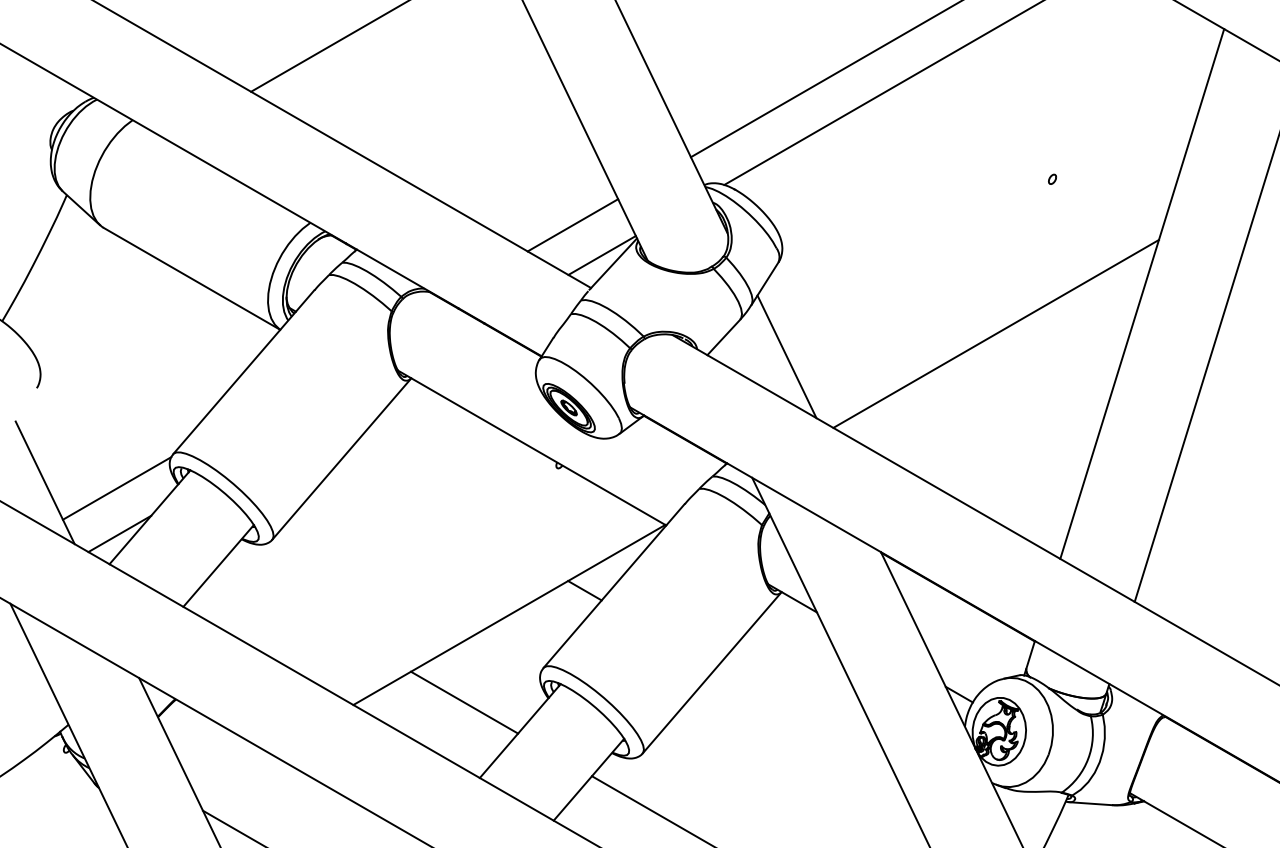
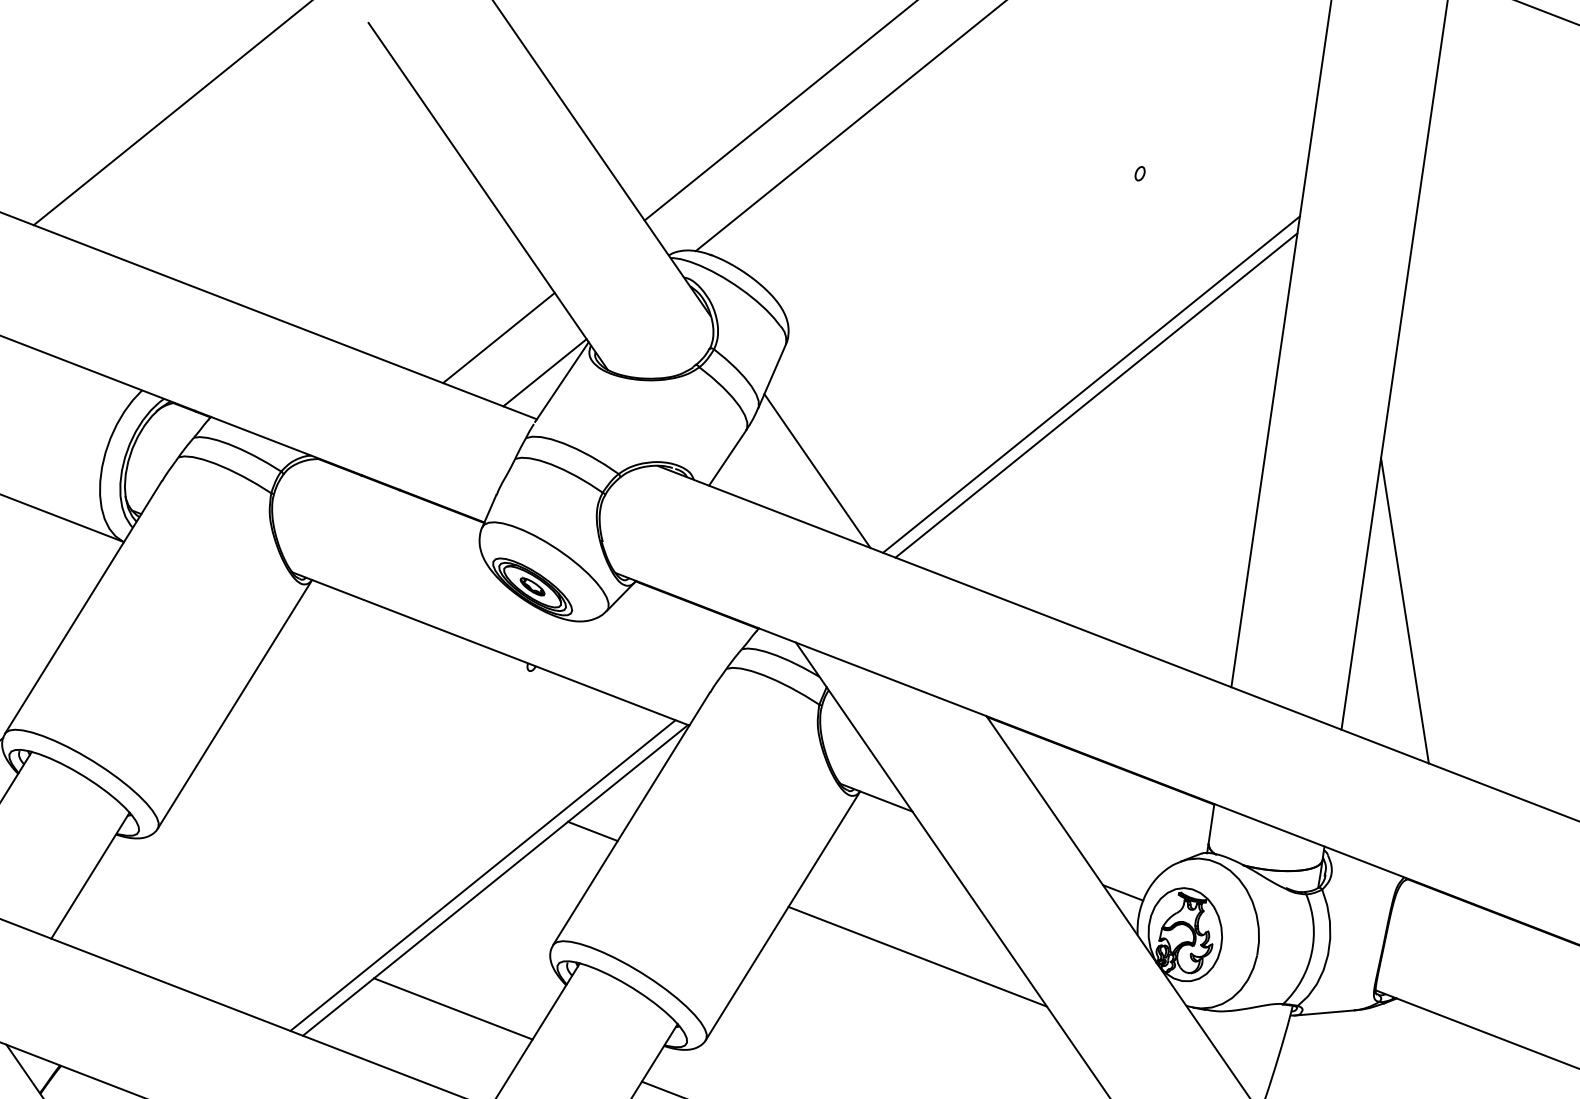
line: (993, 325) -> (1091, 384), added
line: (1193, 523) -> (1404, 610), added
line: (500, 610) -> (482, 876), added
line: (804, 717) -> (917, 956), added

